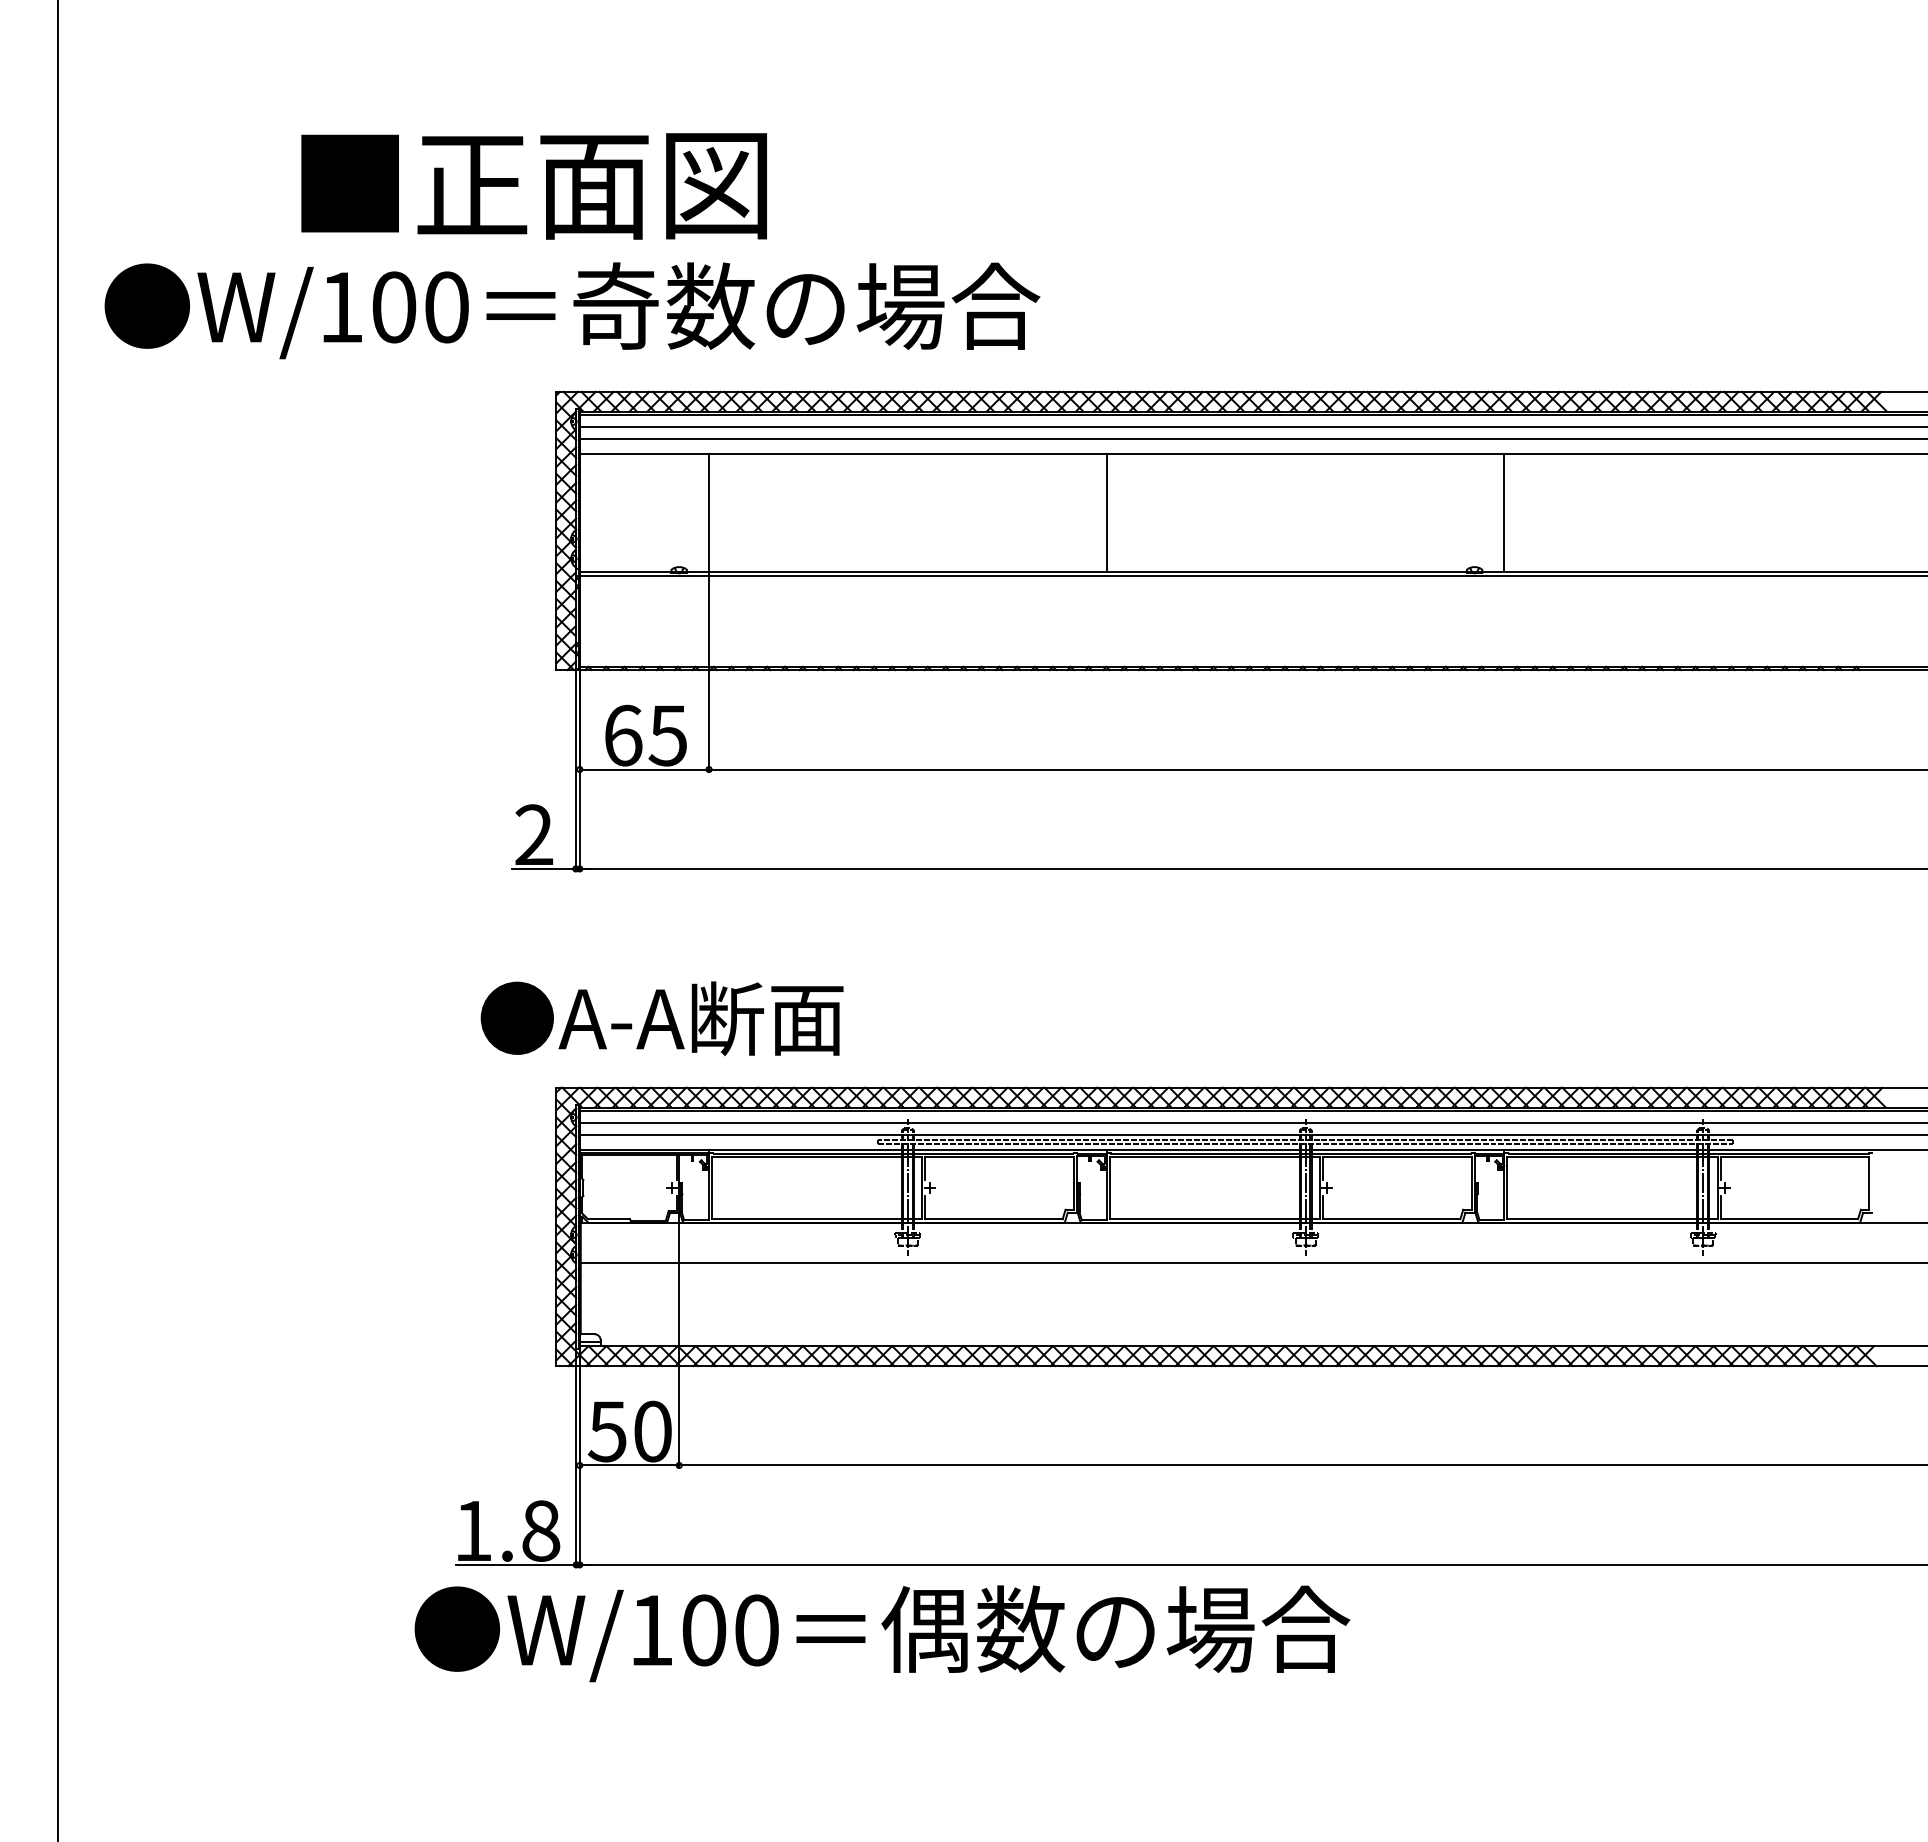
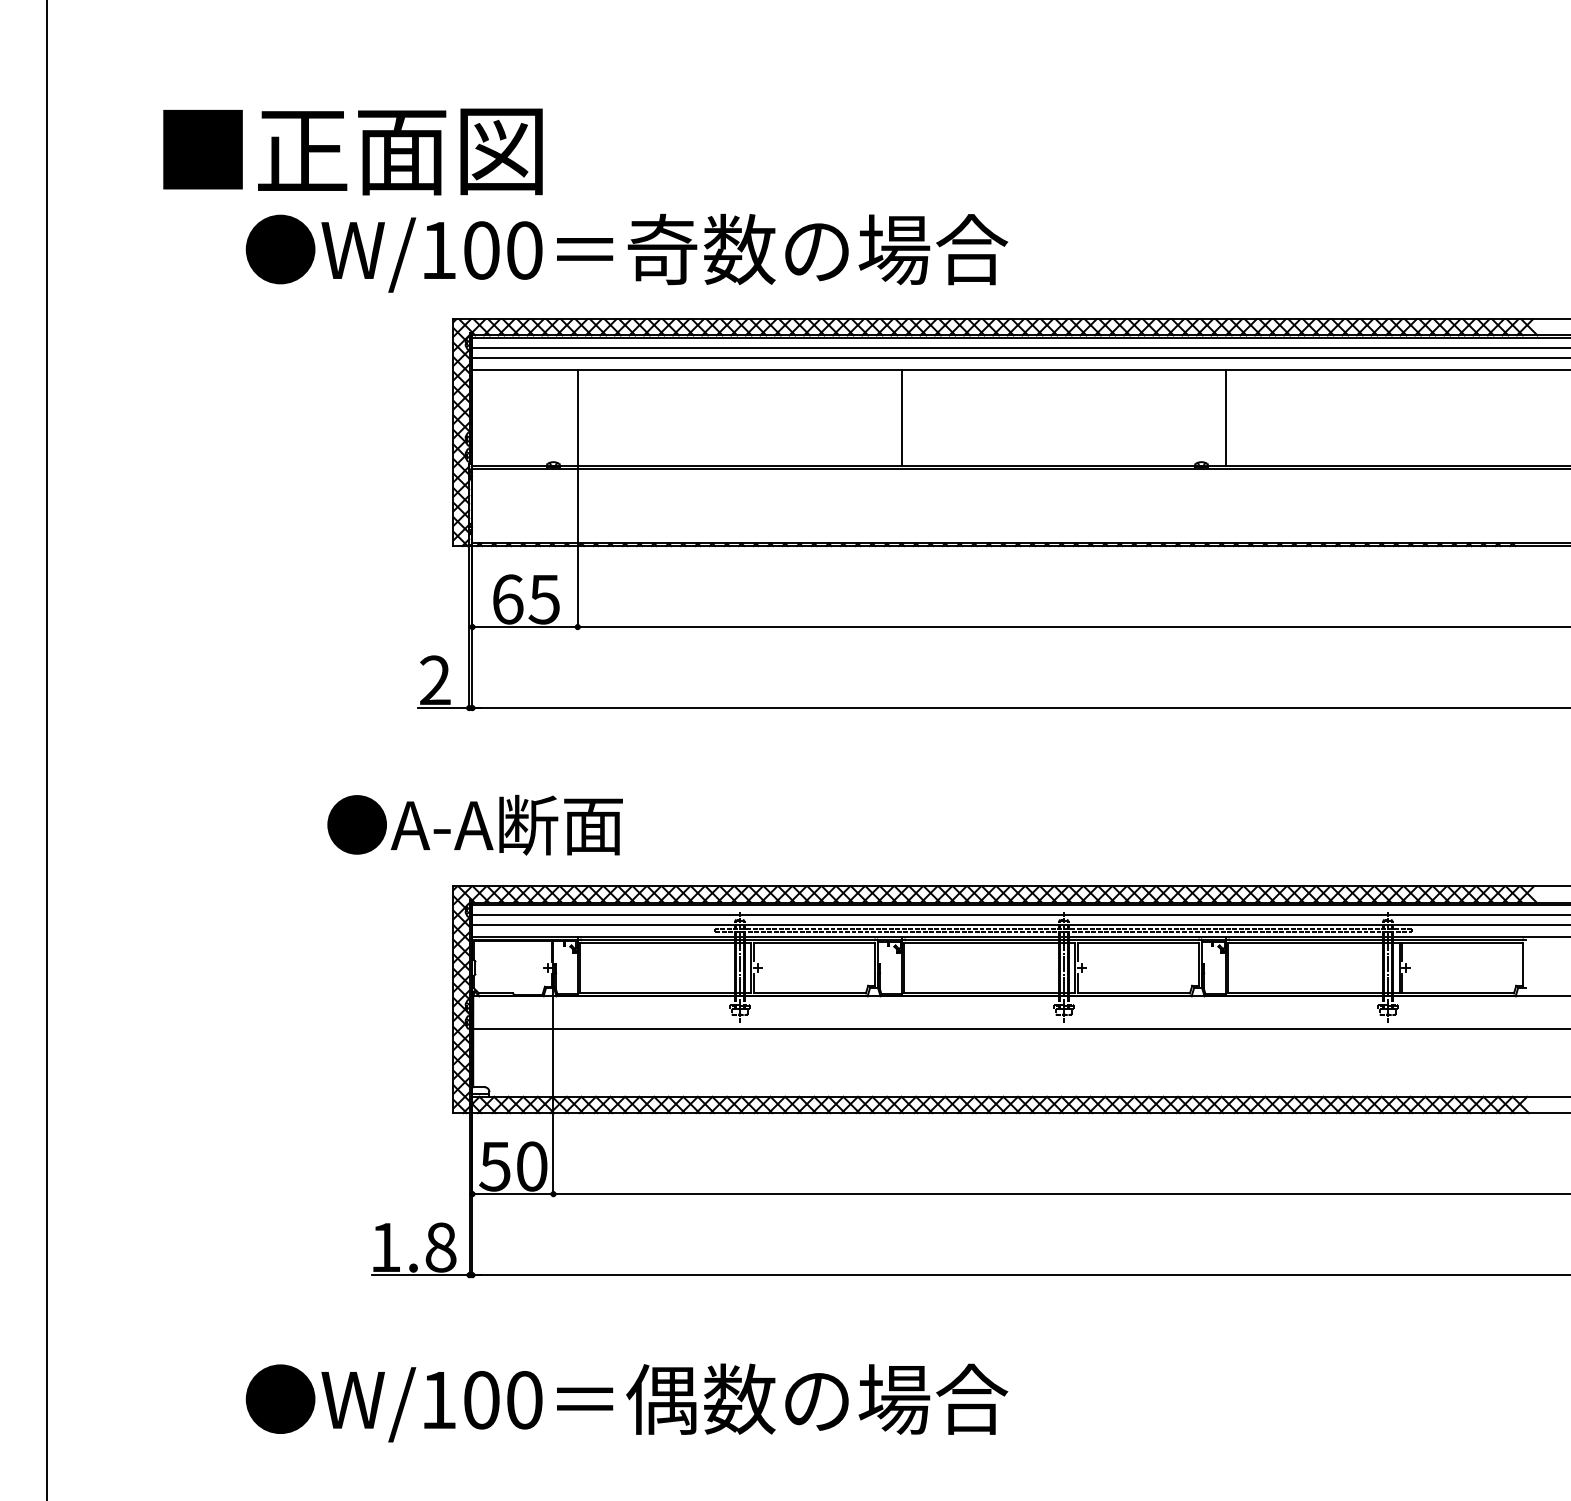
text: (533, 186) -> (352, 152), moved
text: (572, 310) -> (627, 253), moved
text: (661, 1018) -> (474, 825), moved
text: (882, 1633) -> (627, 1402), moved

